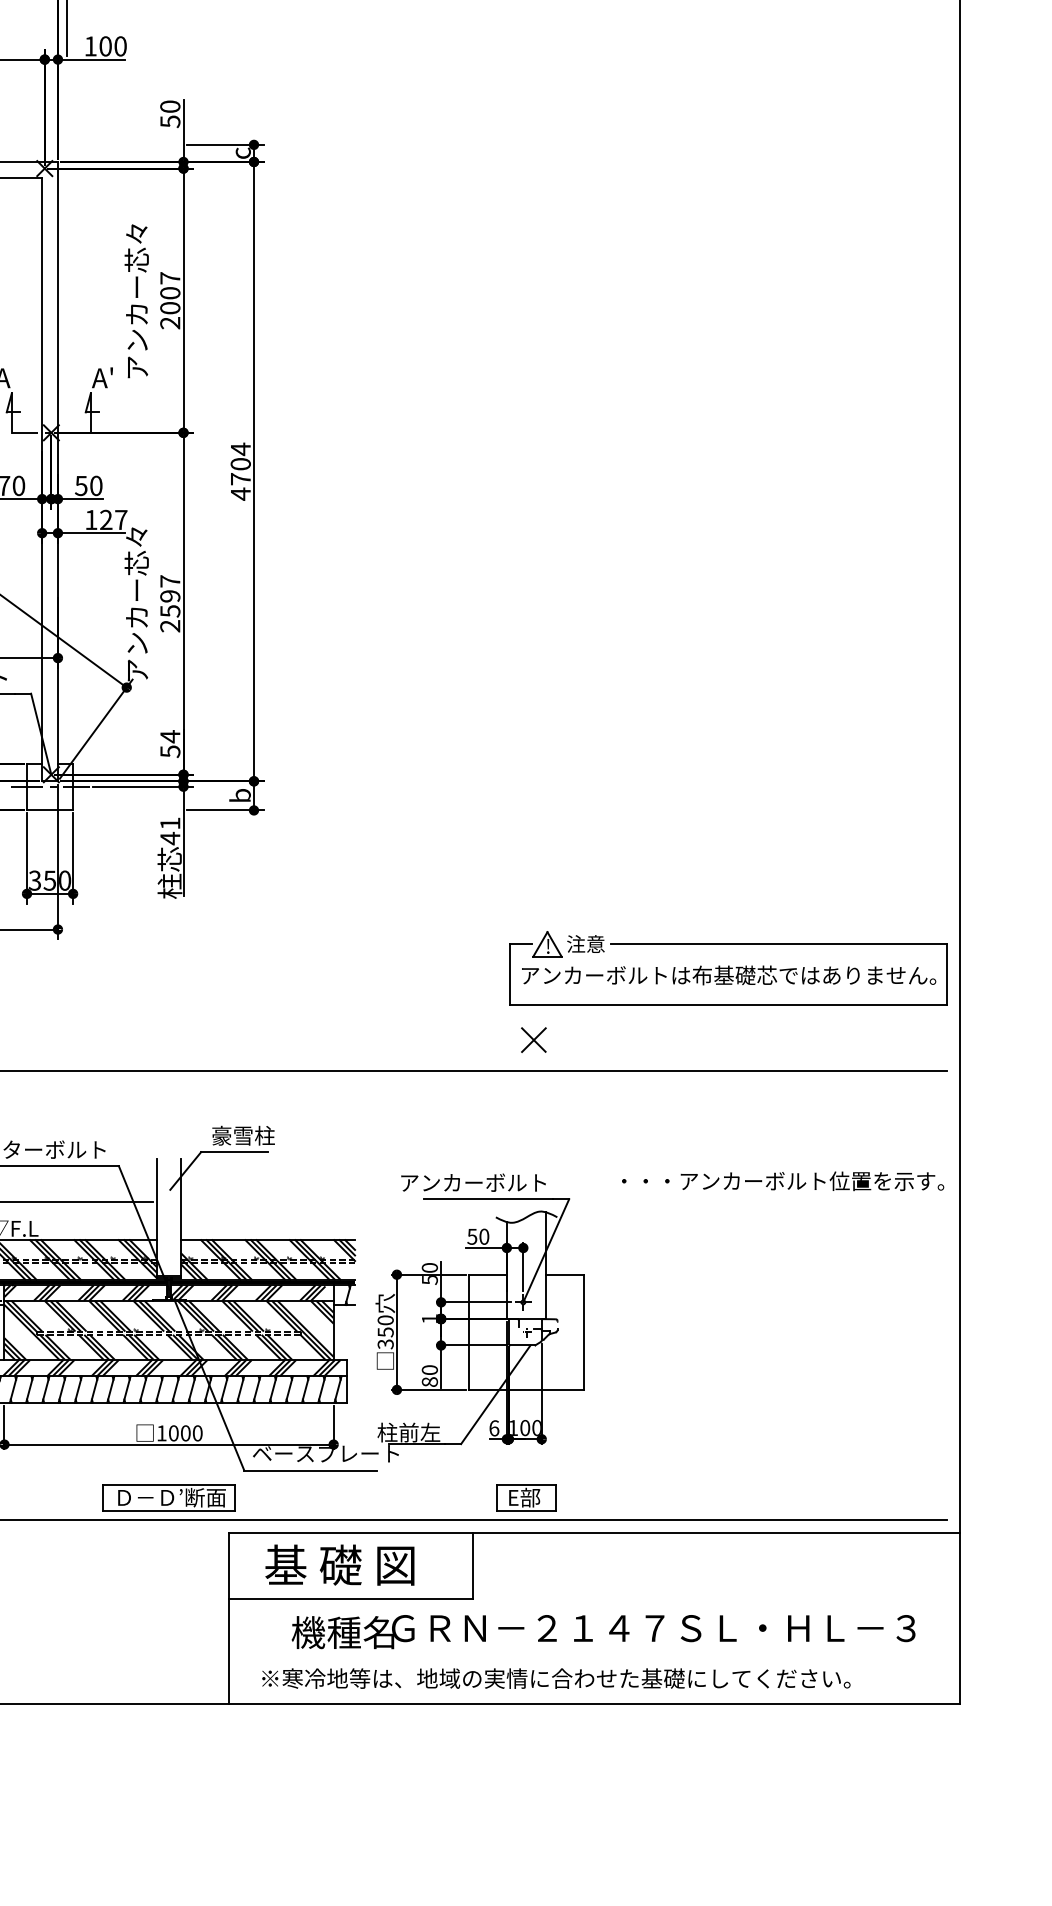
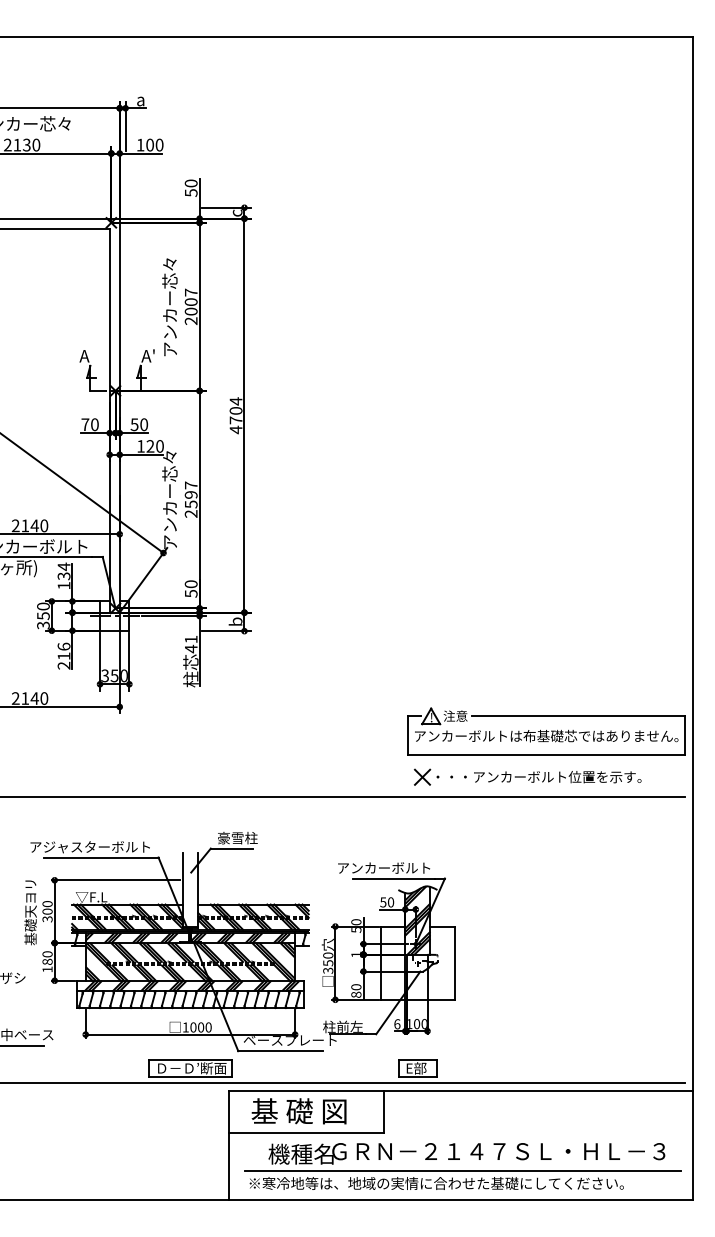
text: (120, 520) -> (159, 446), 127 -> 120
text: (169, 737) -> (190, 584), 54 -> 50
text: (782, 1181) -> (538, 777), moved
hatch: (526, 1265) -> (417, 920), added
line: (596, 1658) -> (462, 1170), added

